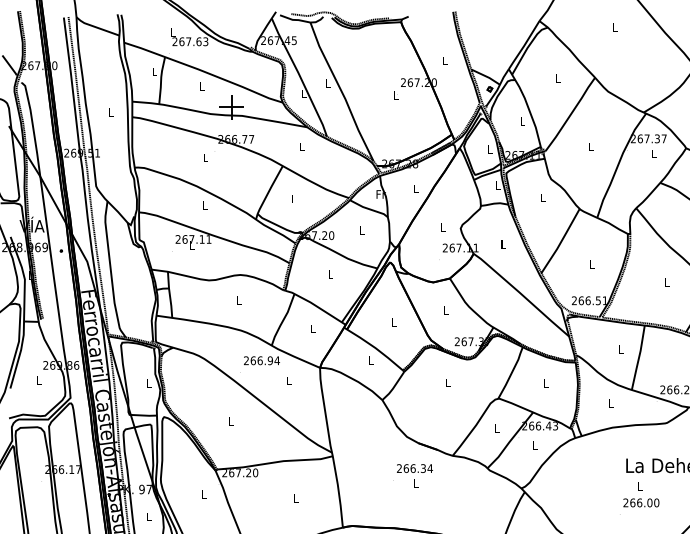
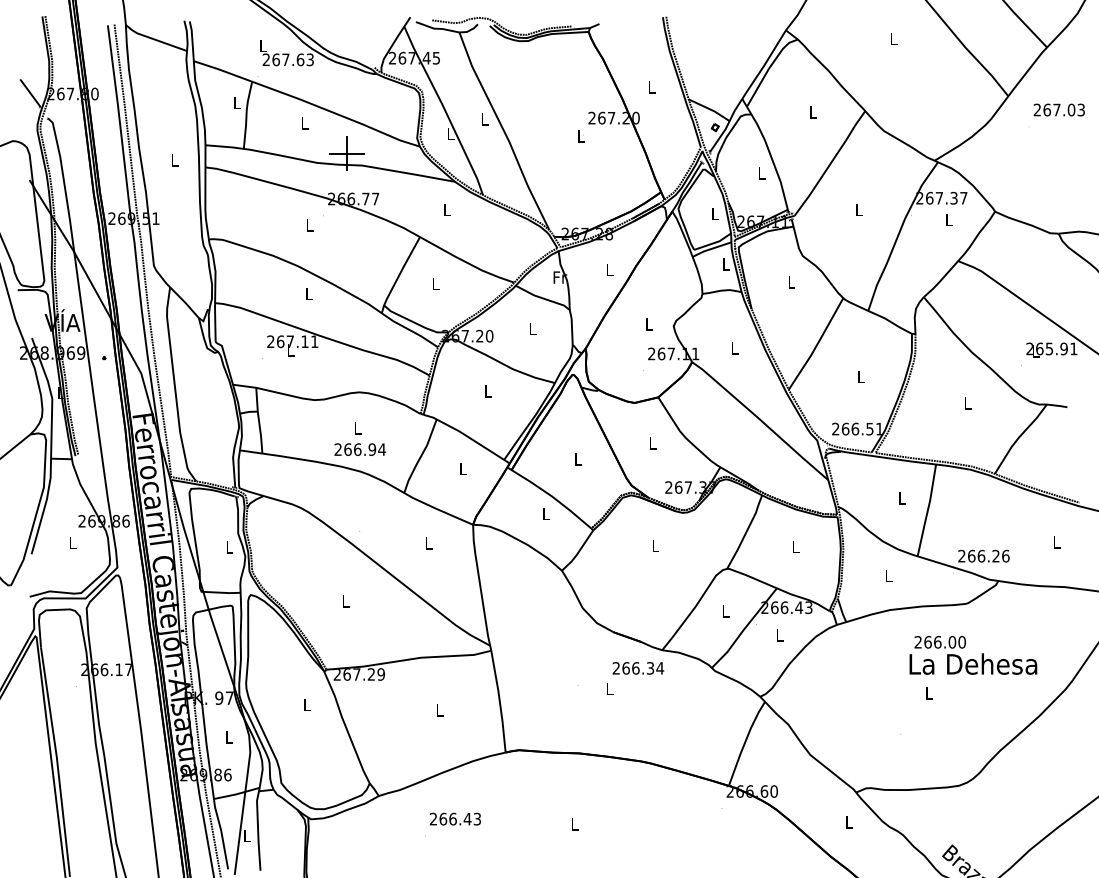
text: (262, 360) -> (360, 449), moved
text: (415, 468) -> (638, 668), moved
text: (255, 472) -> (380, 674), 267.20 -> 267.29
text: (640, 503) -> (939, 642), moved

